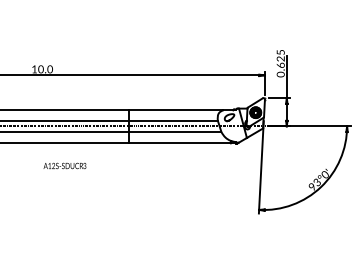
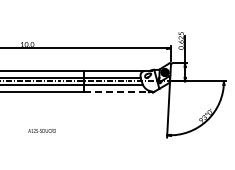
line: (180, 143) -> (116, 92), solid -> dashed
text: (64, 165) -> (41, 130), moved

